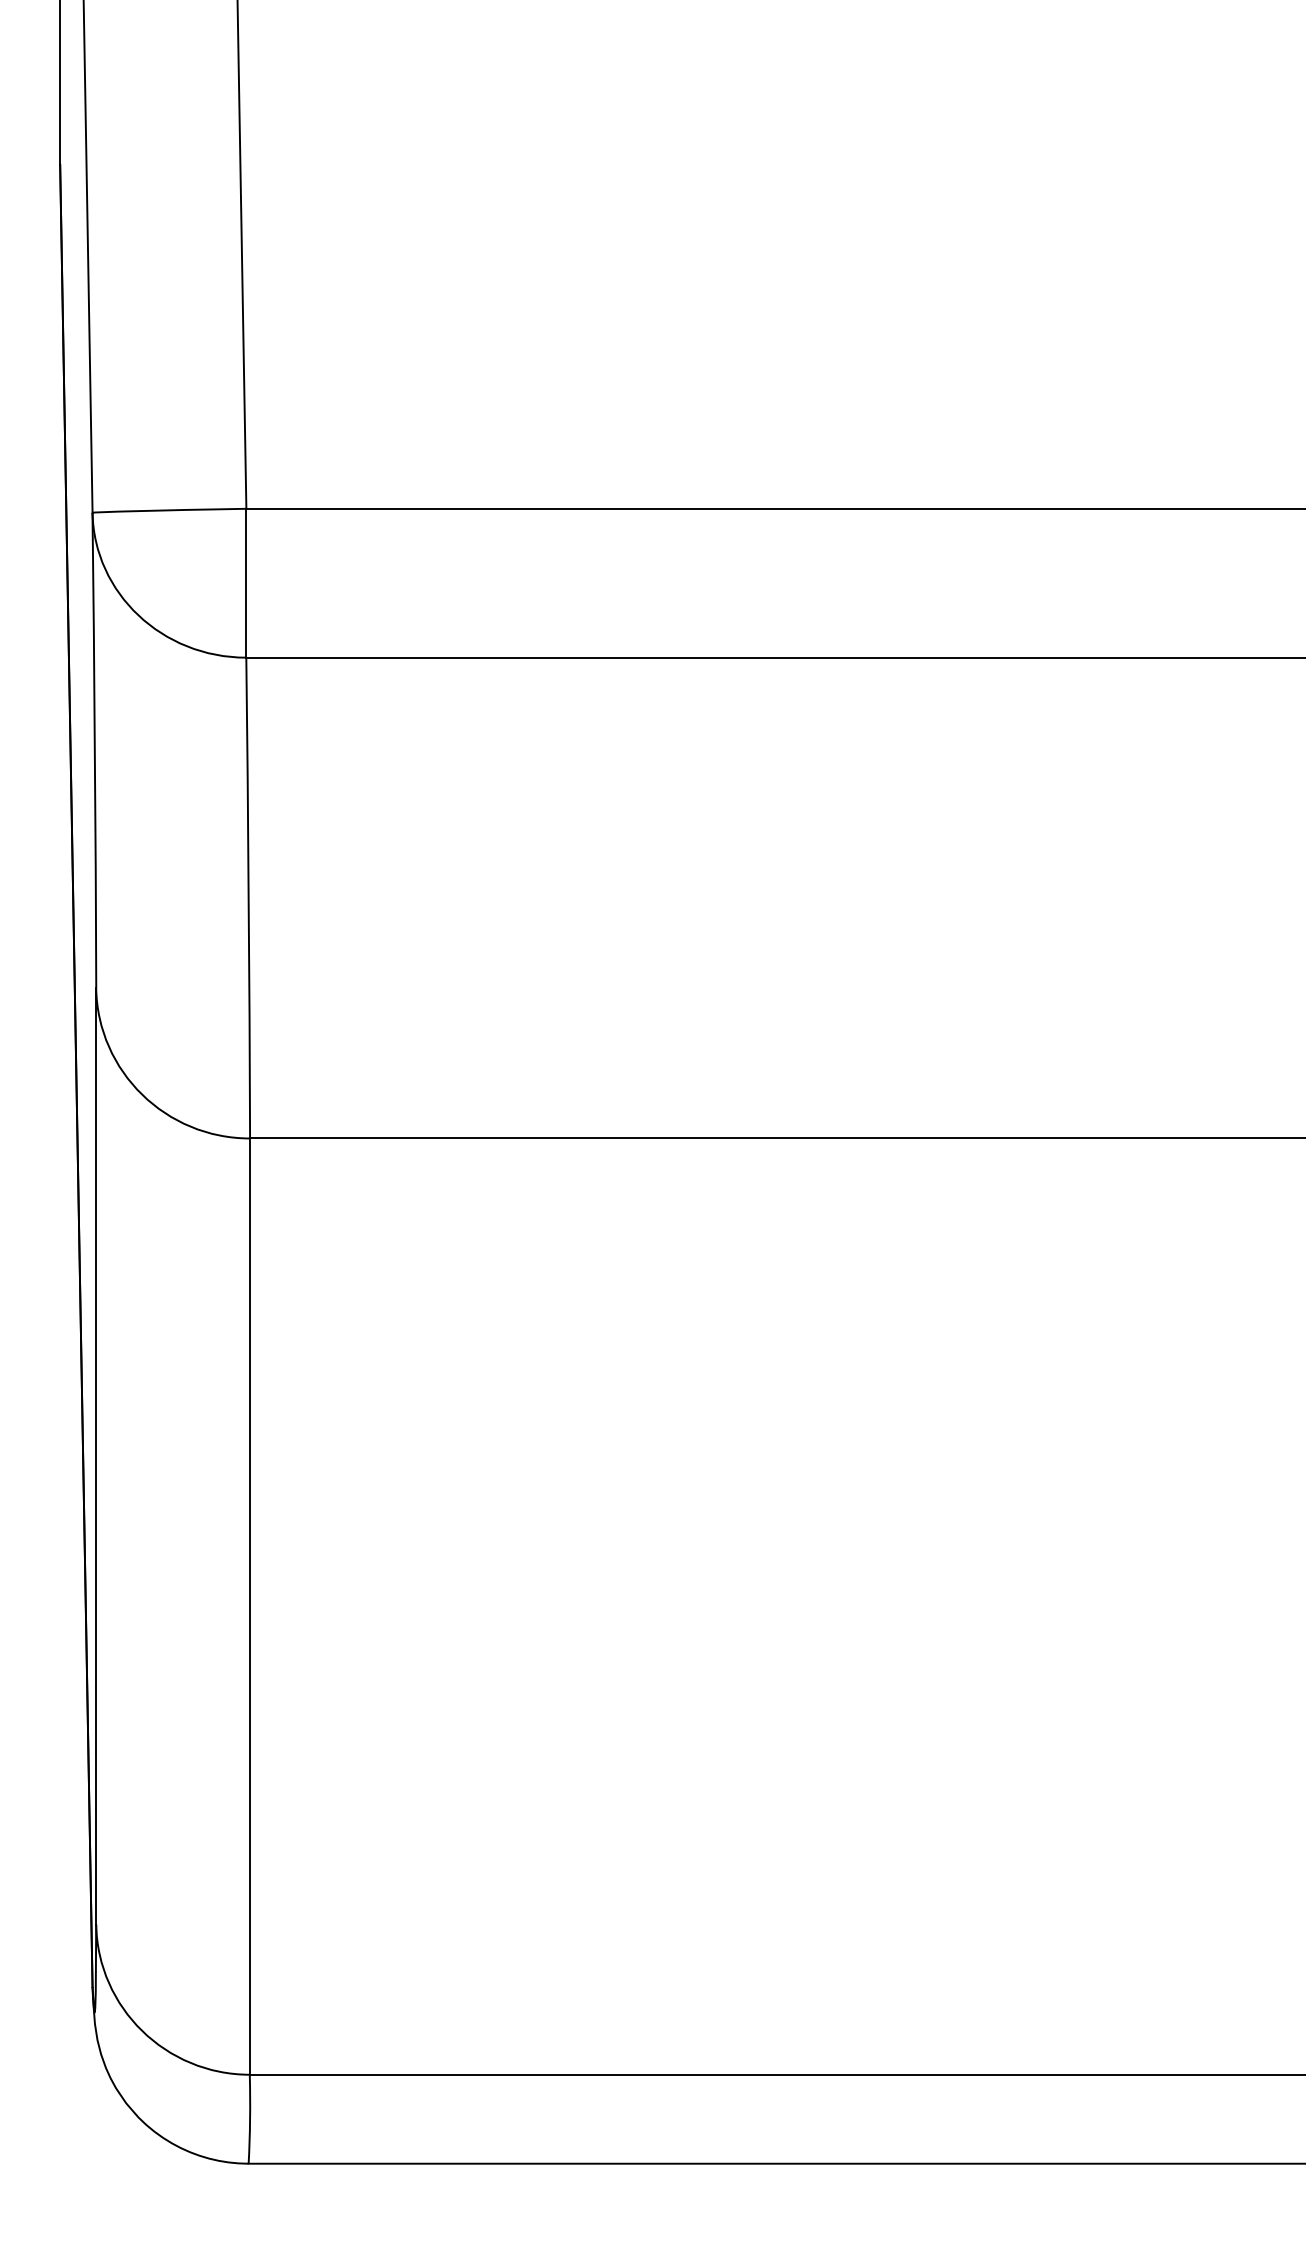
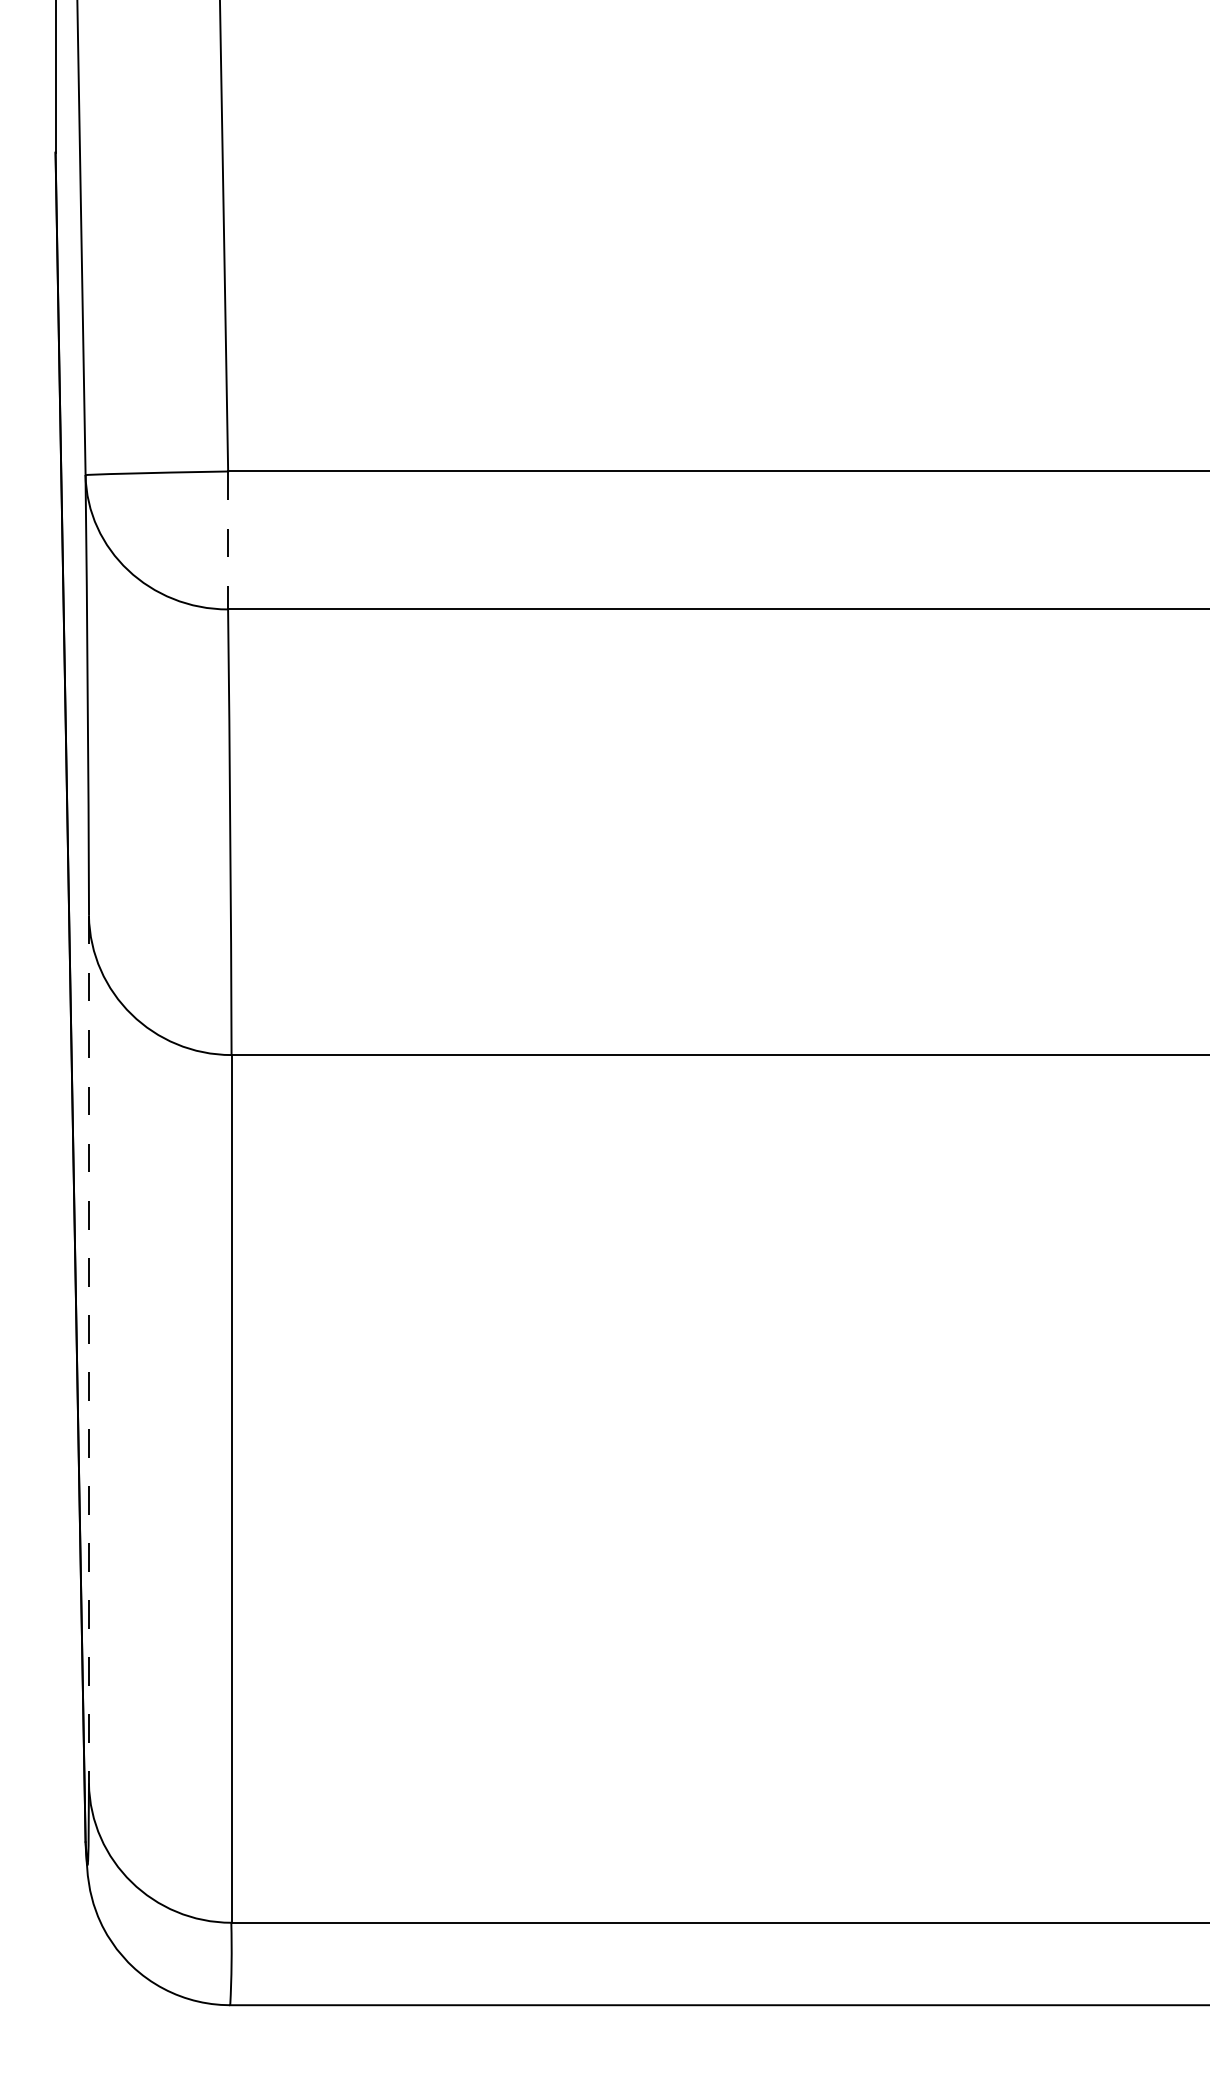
line: (246, 583) -> (228, 540), solid -> dashed
line: (95, 1456) -> (88, 1349), solid -> dashed

